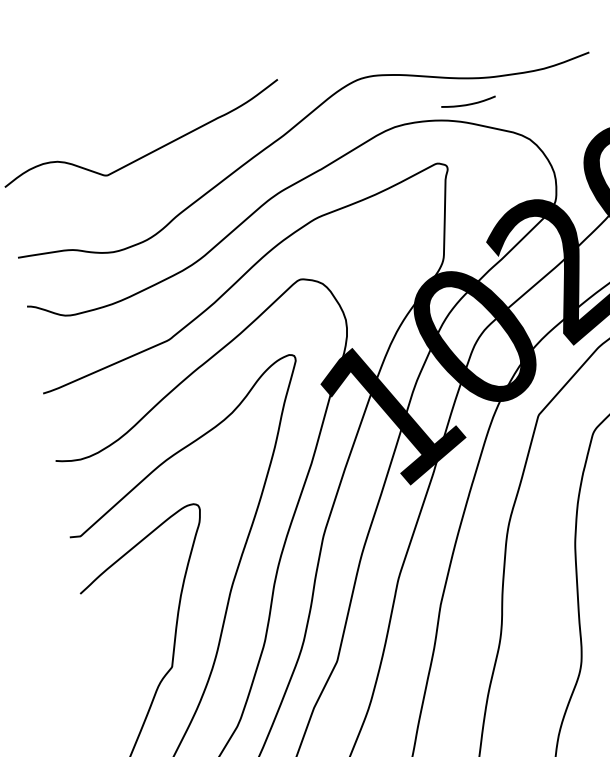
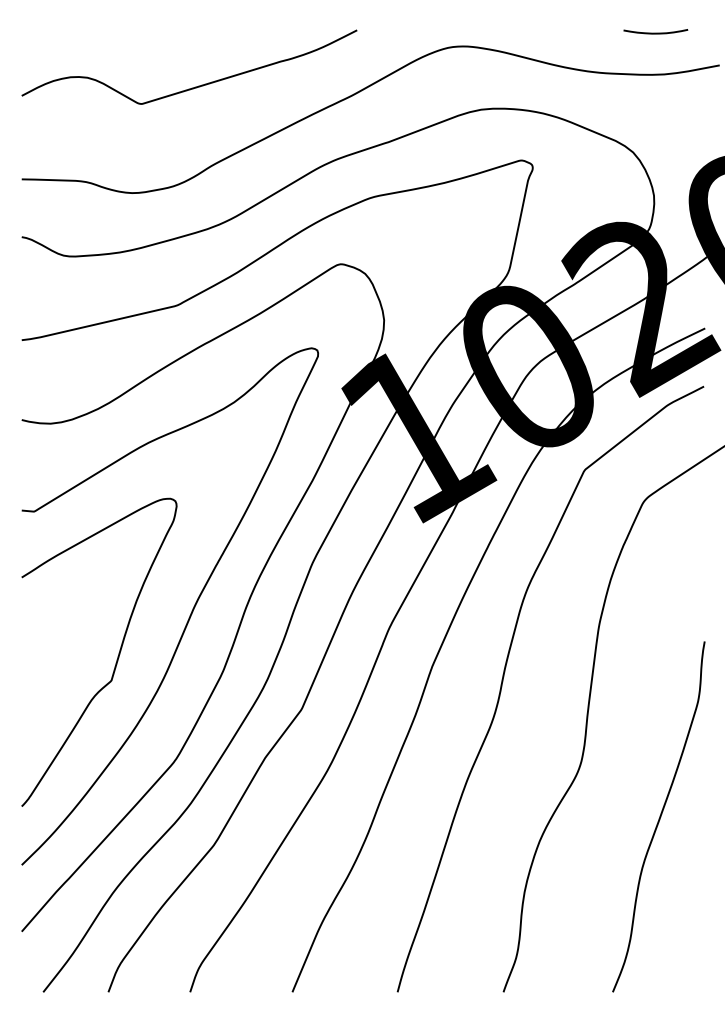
curve: (468, 103) -> (655, 32), moved

